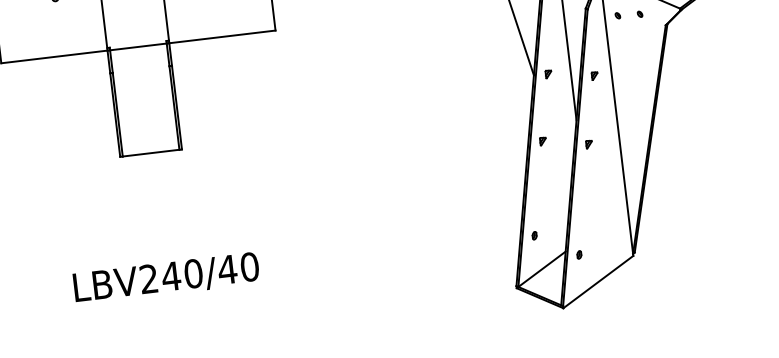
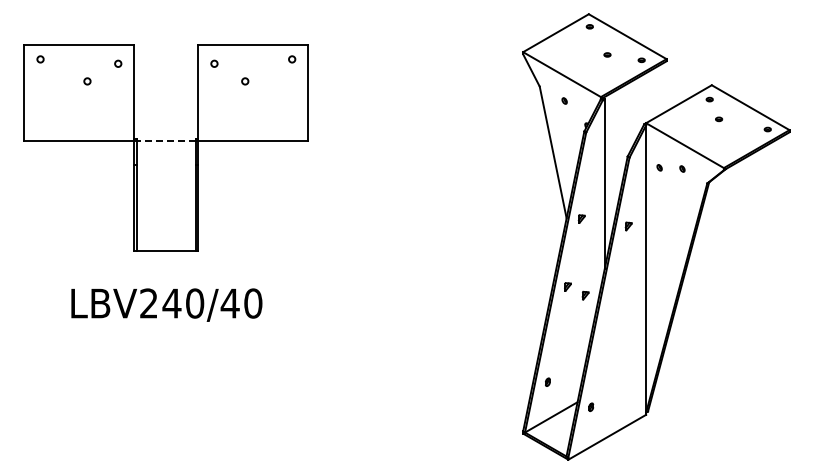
line: (137, 47) -> (165, 141), solid -> dashed
part: (589, 144) -> (585, 295), moved
text: (166, 277) -> (166, 304), moved

